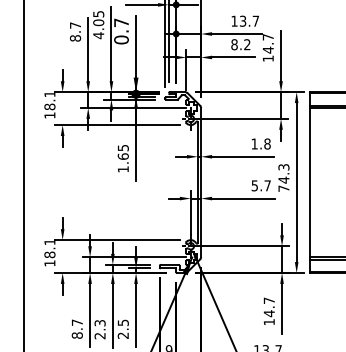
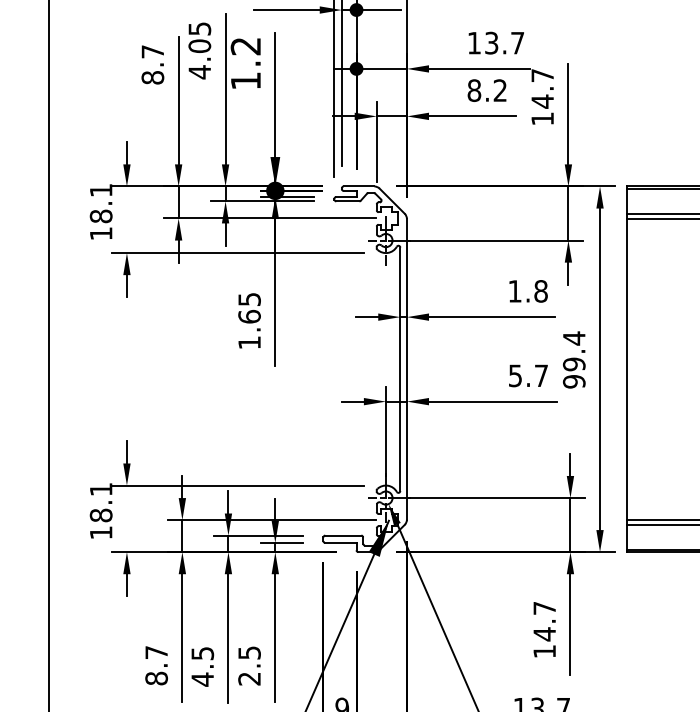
text: (121, 31) -> (245, 63), 0.7 -> 1.2
text: (283, 177) -> (573, 359), 74.3 -> 99.4
text: (99, 329) -> (201, 666), 2.3 -> 4.5

